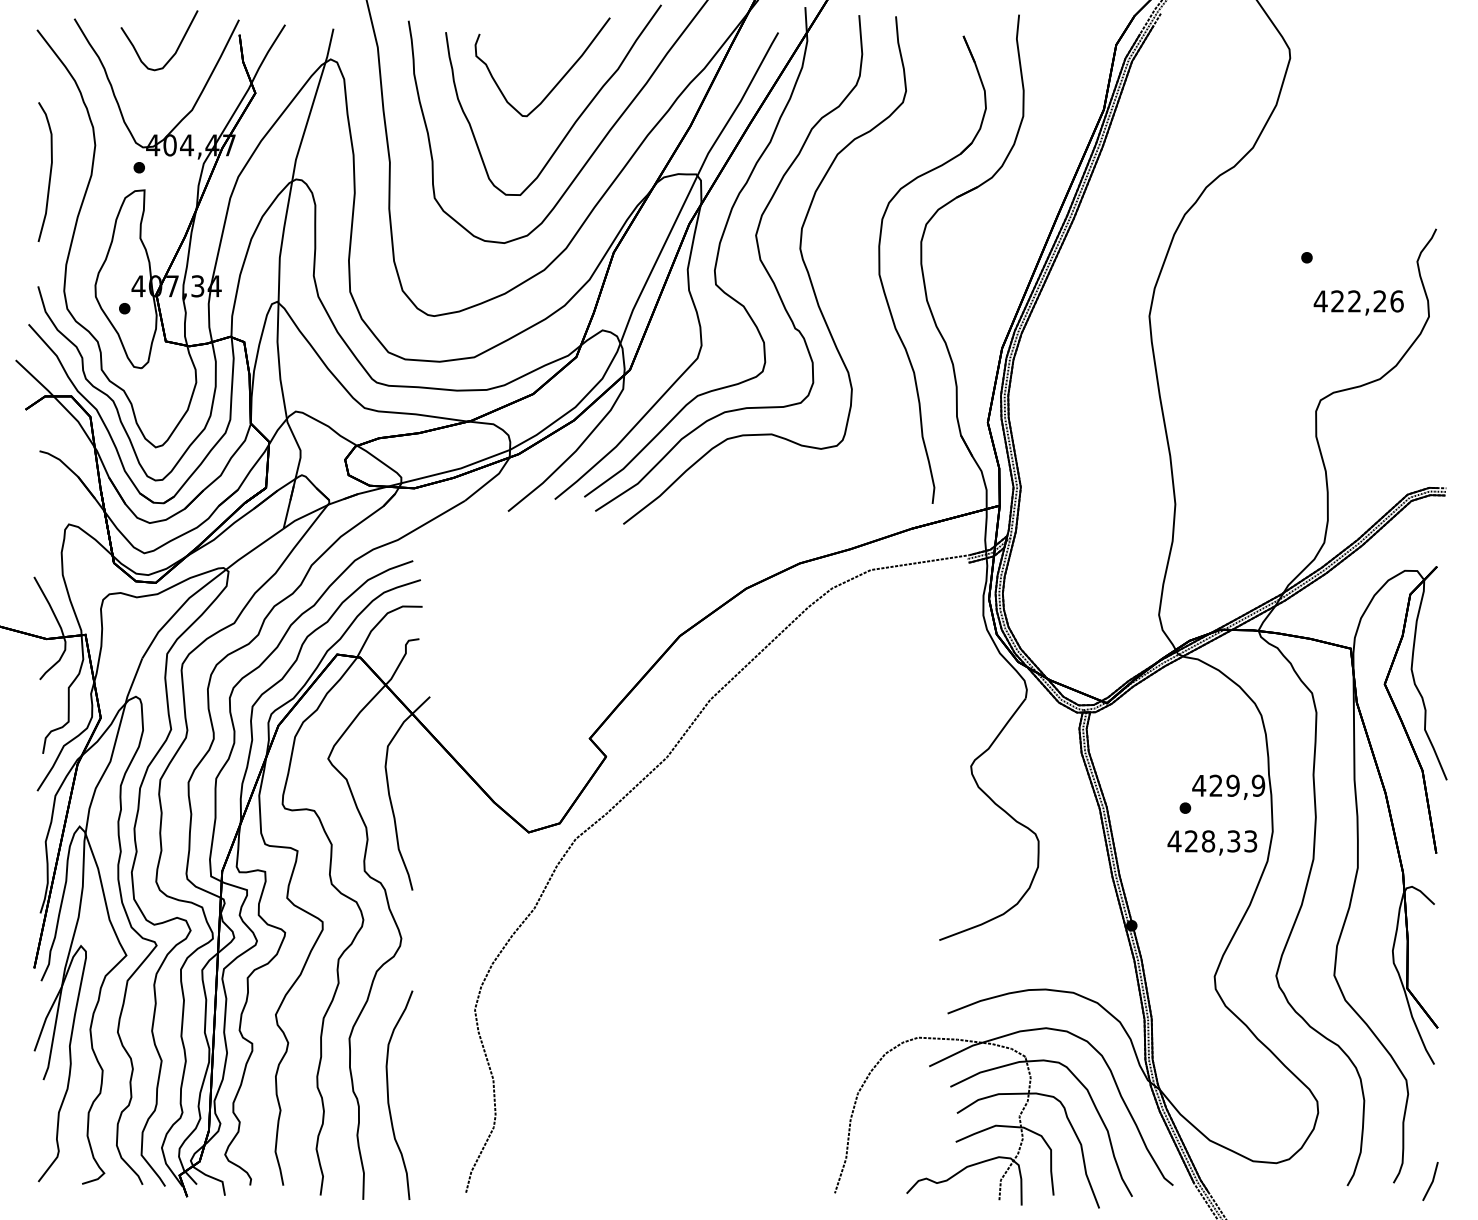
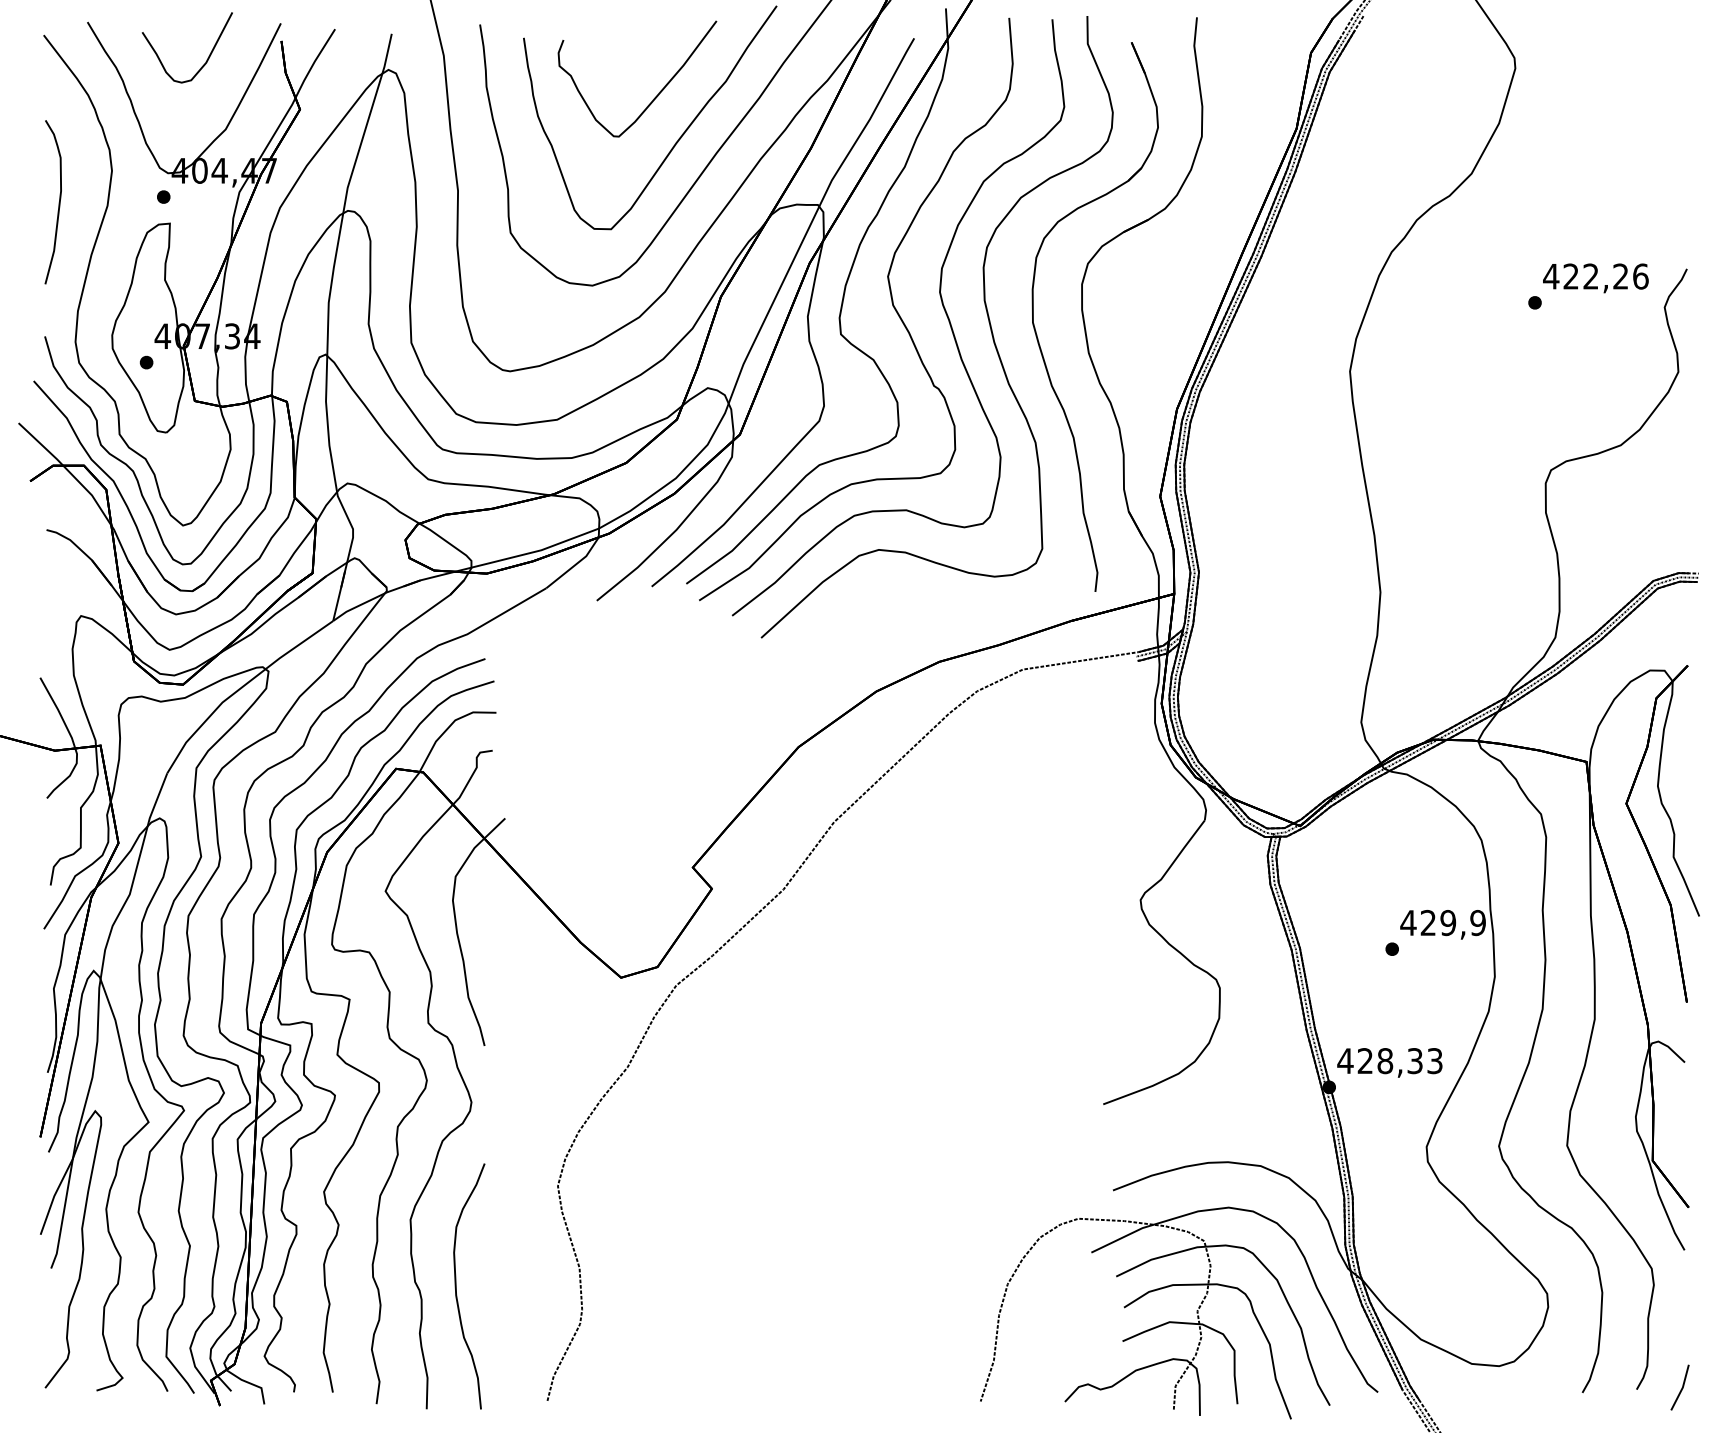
curve: (839, 266) -> (986, 313), added
text: (1358, 302) -> (1595, 277), moved
text: (1212, 842) -> (1390, 1062), moved

